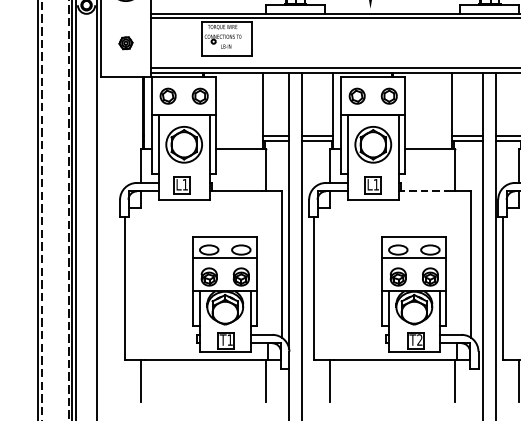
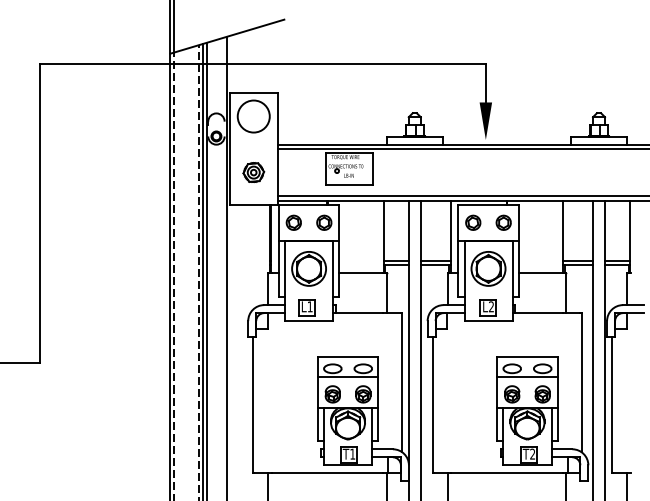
part: (125, 43) -> (253, 172), size x1.67
text: (375, 184) -> (490, 306), L1 -> L2
line: (425, 191) -> (538, 313), dashed -> solid

